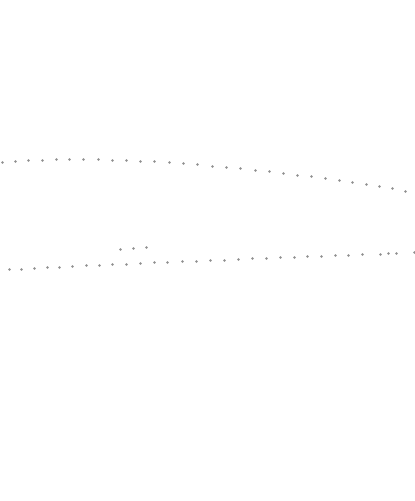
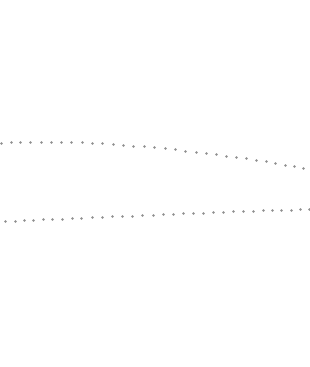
part: (134, 248) -> (87, 206), removed
part: (388, 253) -> (272, 210), size x1.67

